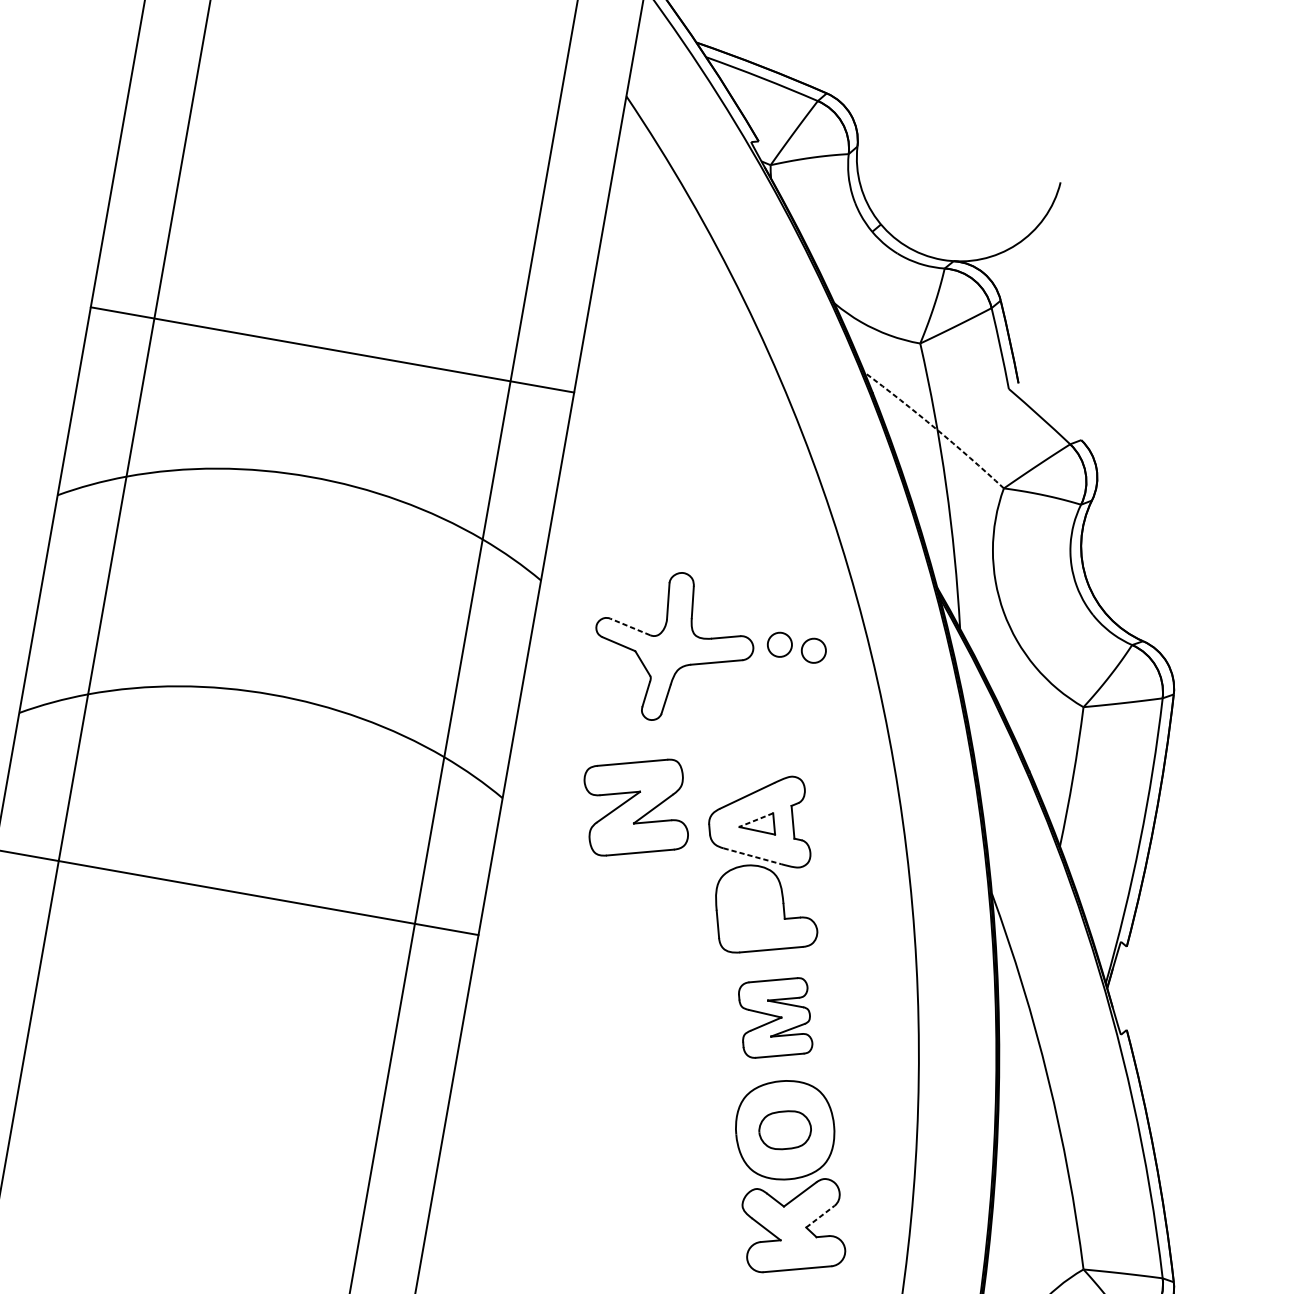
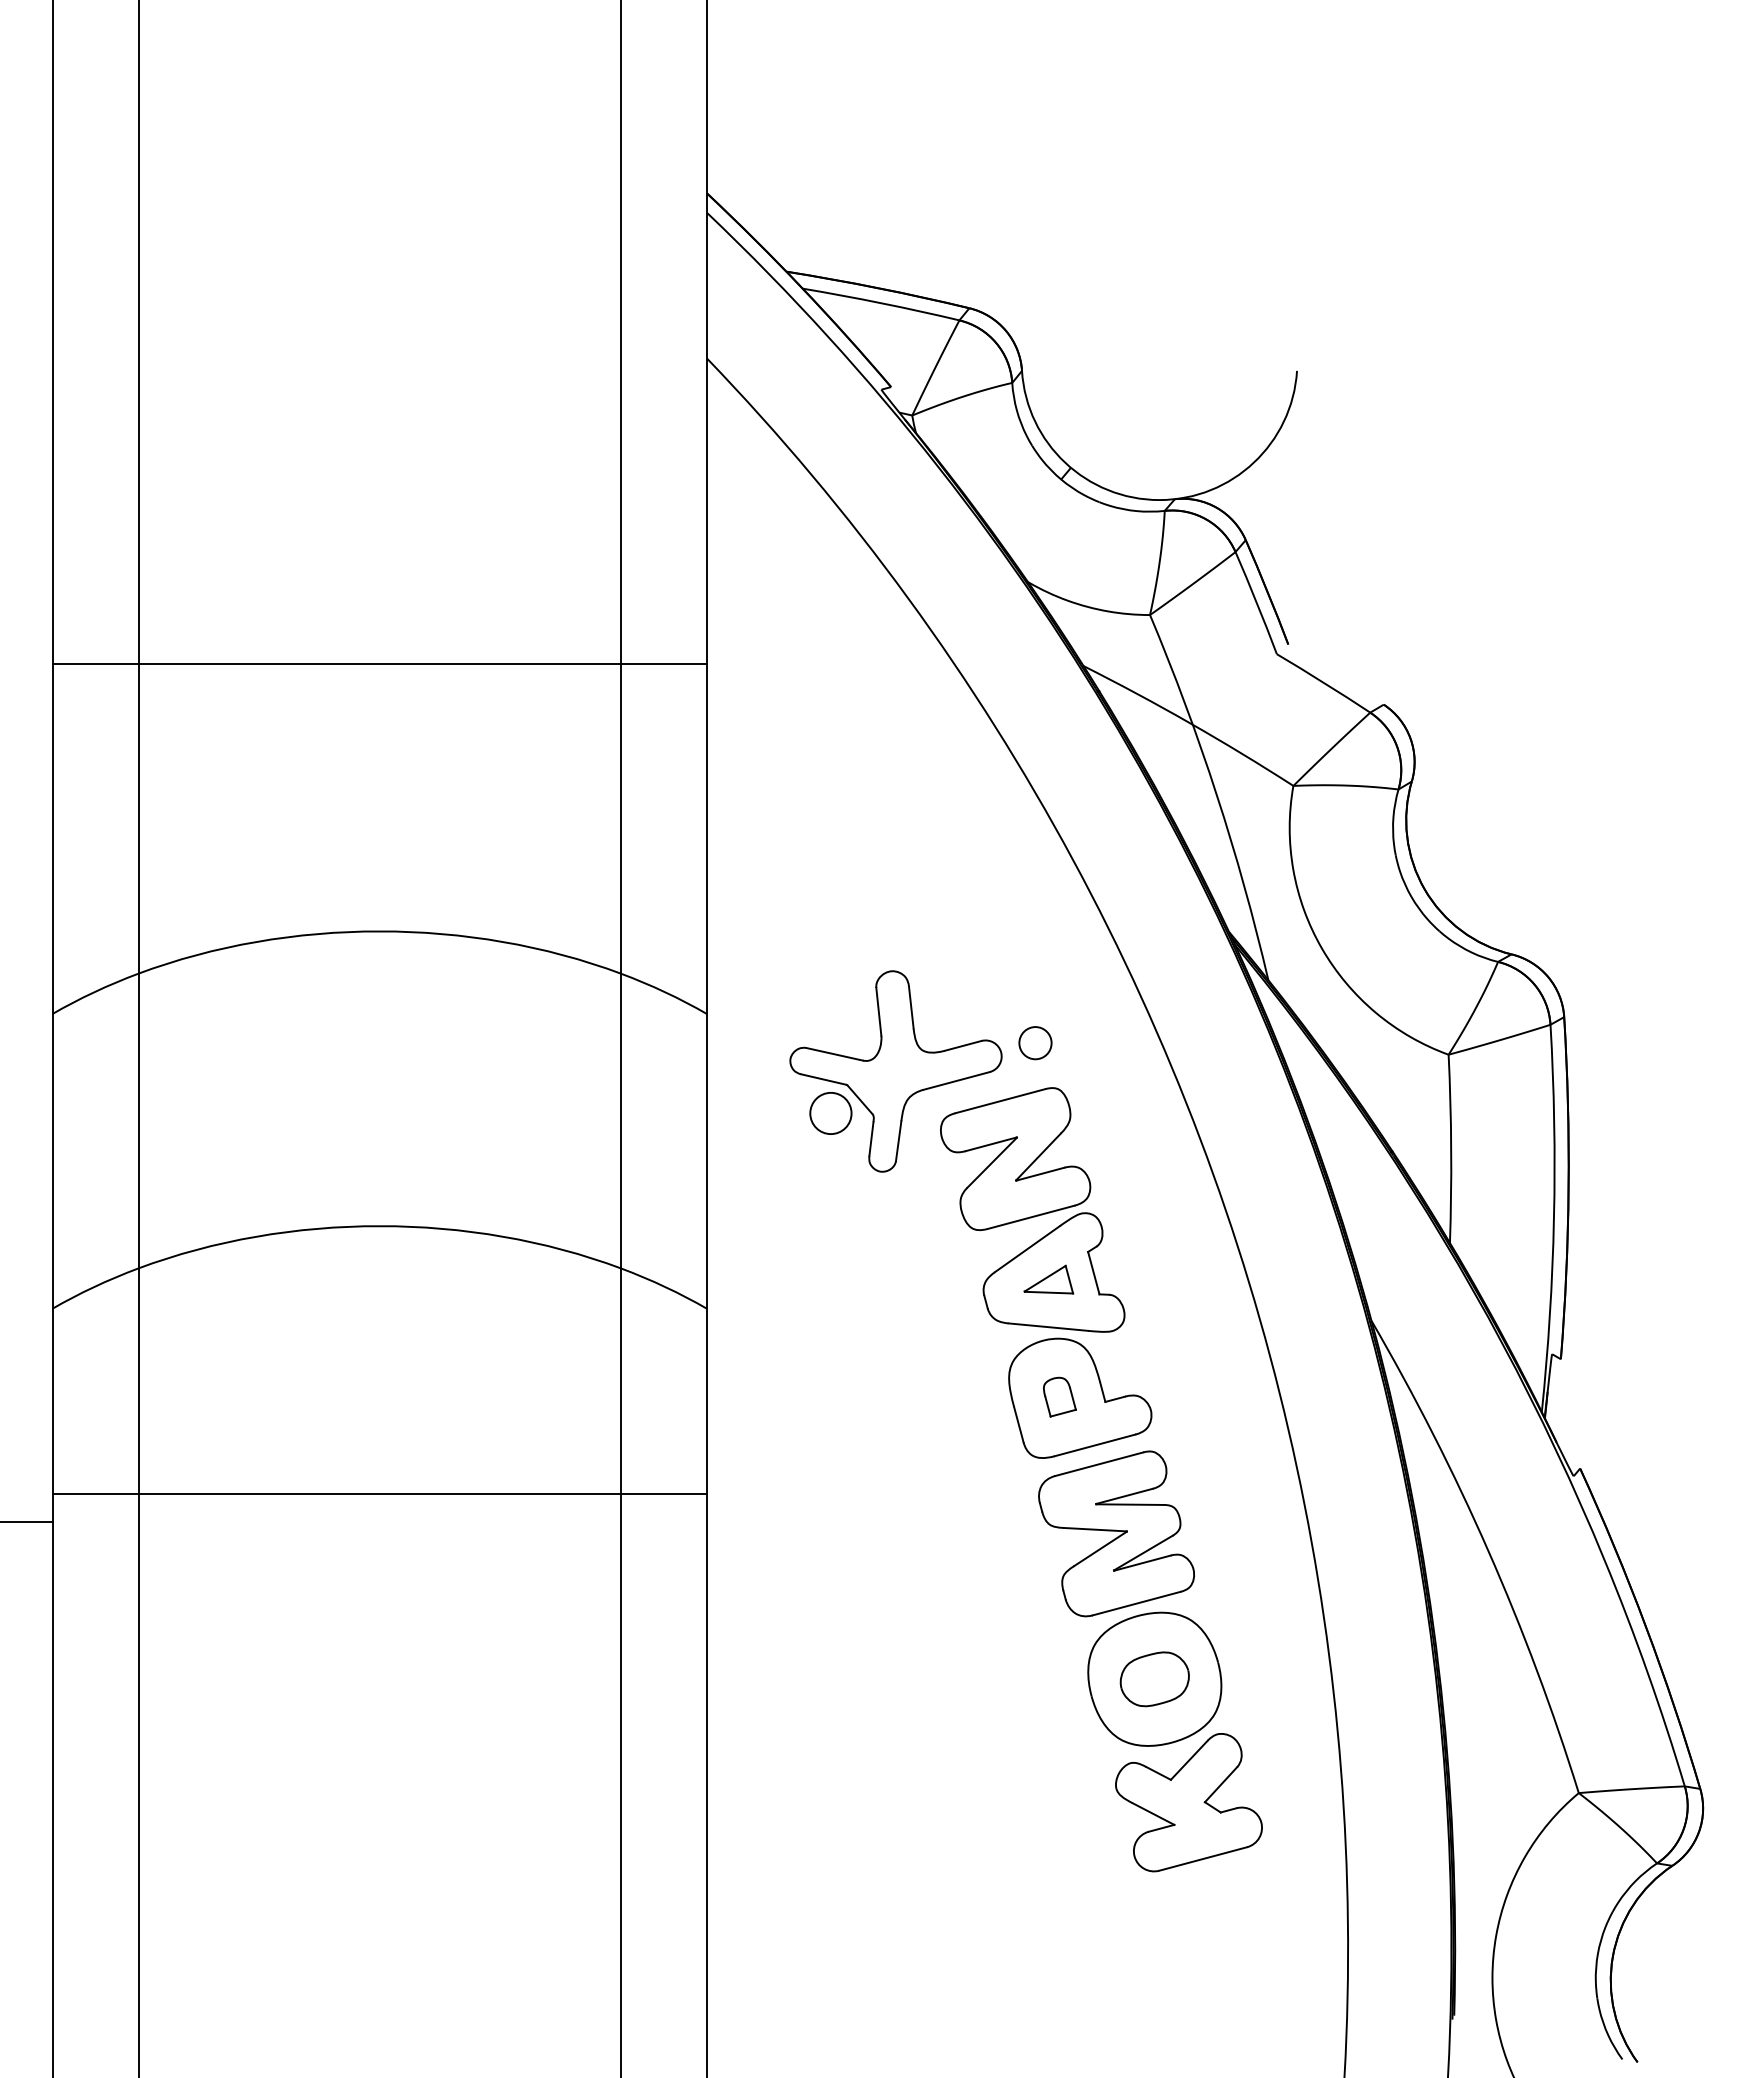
line: (332, 349) -> (379, 663), moved
arc: (936, 428) -> (1190, 723), dashed -> solid
line: (629, 627) -> (834, 1054), dashed -> solid
circle: (813, 651) -> (1081, 1043), removed
circle: (619, 670) -> (830, 1113), added
part: (636, 807) -> (1015, 1159), moved
line: (755, 819) -> (1044, 1278), dashed -> solid
line: (752, 856) -> (1048, 1327), dashed -> solid
part: (751, 908) -> (1059, 1396), added
part: (775, 1017) -> (1116, 1533), size x1.43
line: (820, 1216) -> (1221, 1784), dashed -> solid

